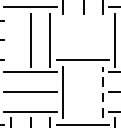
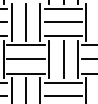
line: (83, 20) -> (63, 8), added
line: (11, 40) -> (12, 22), added
line: (83, 40) -> (63, 22), added
line: (102, 90) -> (77, 58), dashed -> solid
line: (83, 92) -> (63, 59), added

